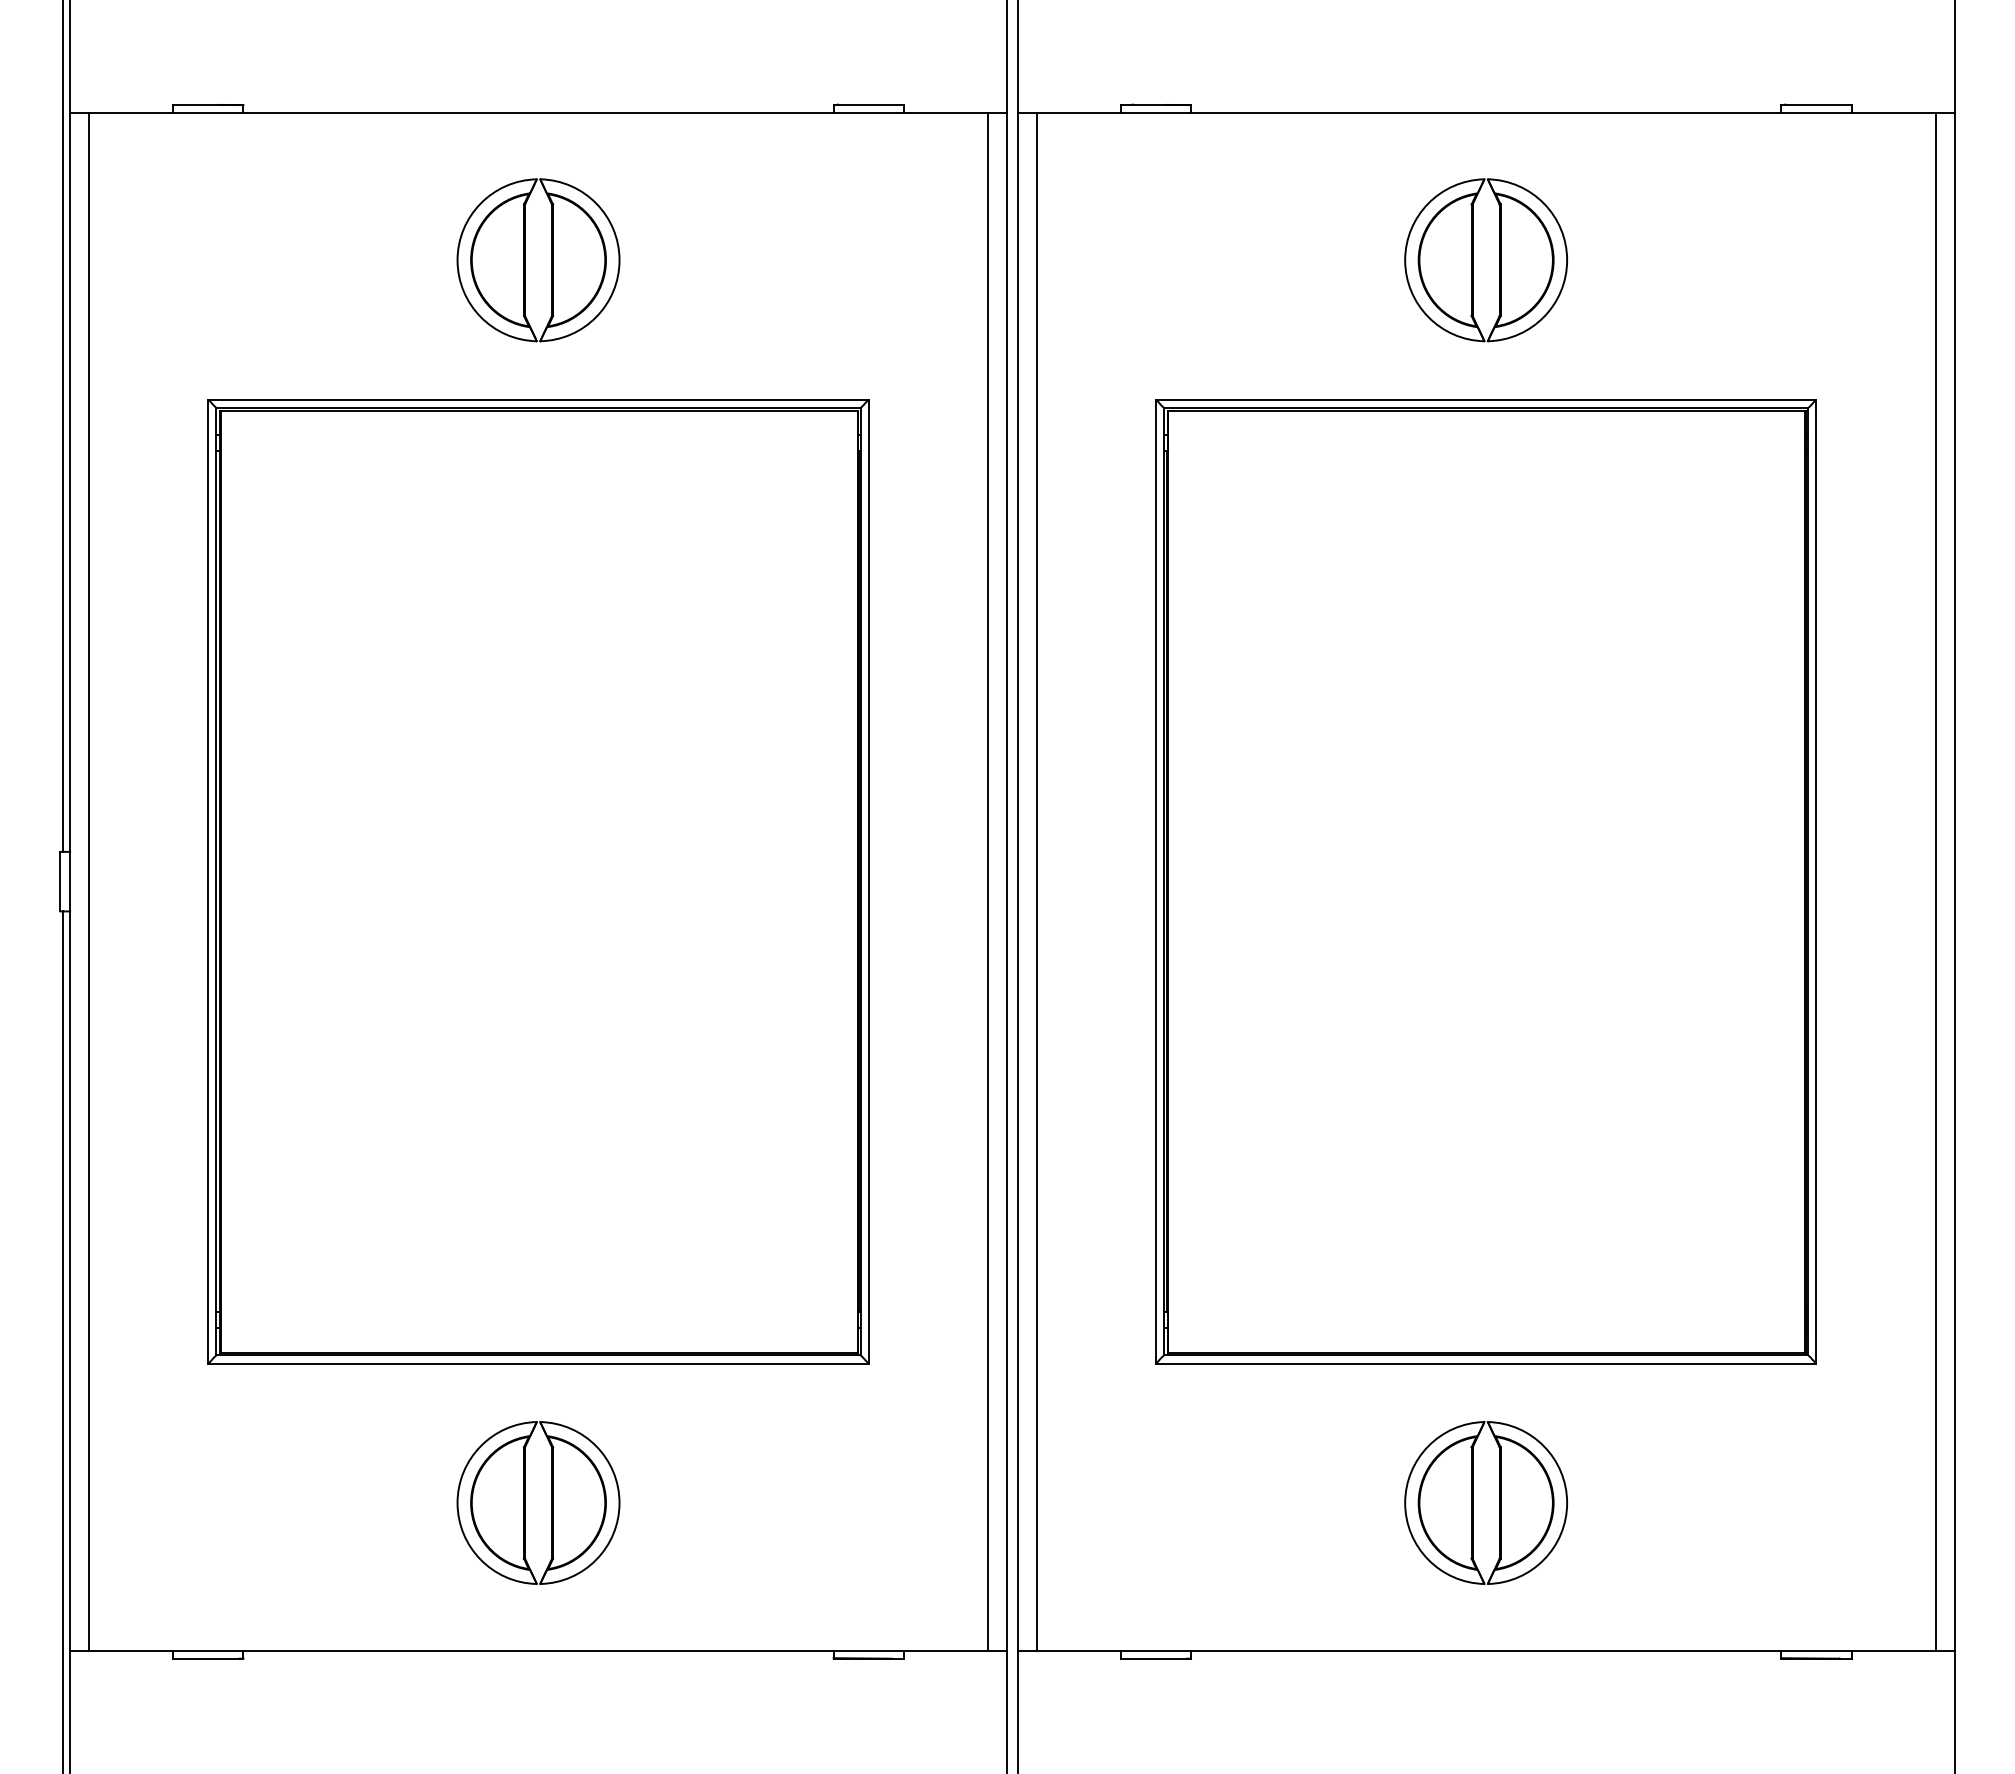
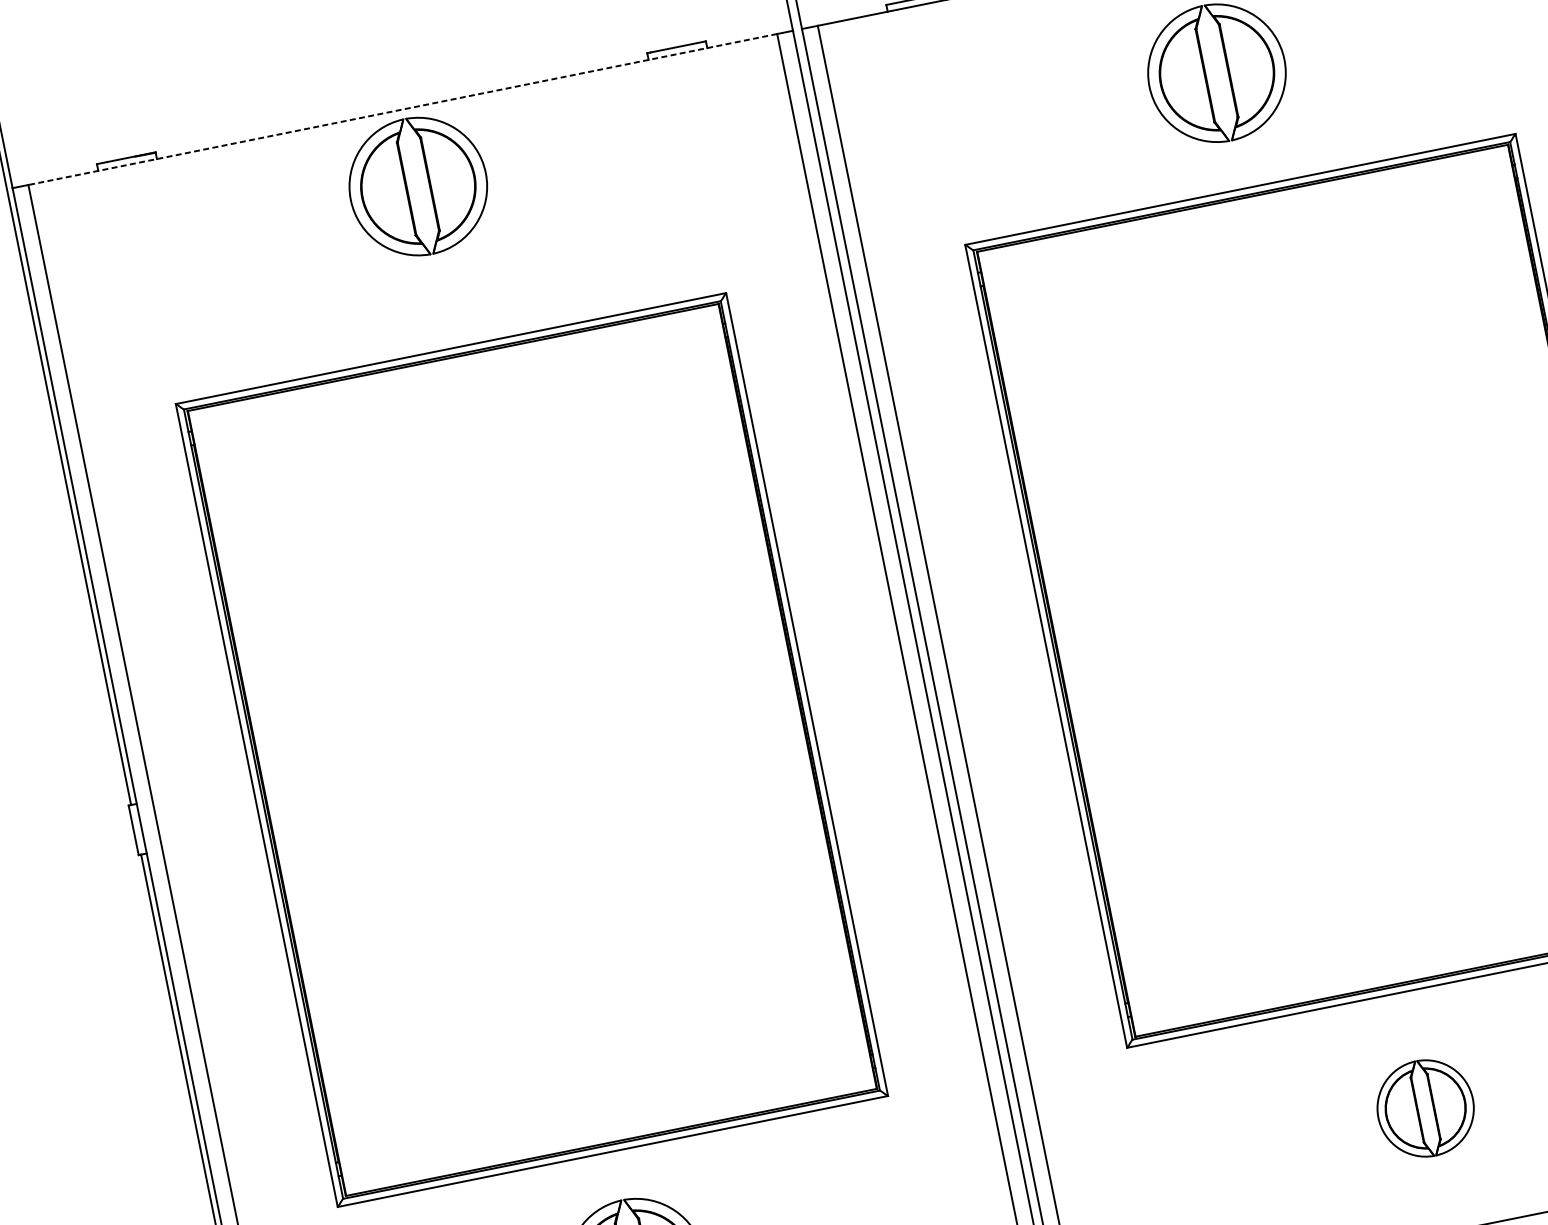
line: (538, 112) -> (402, 109), solid -> dashed
part: (525, 260) -> (407, 188), moved
part: (1485, 1502) -> (1425, 1108), size x0.7

